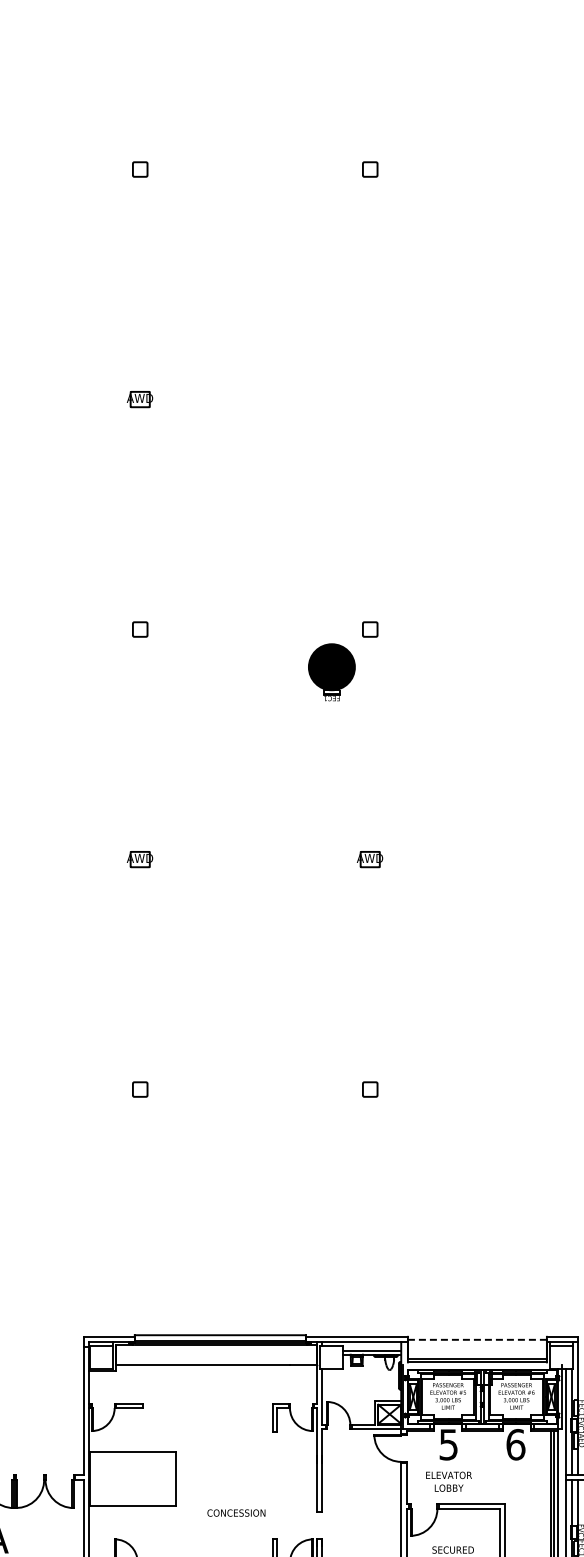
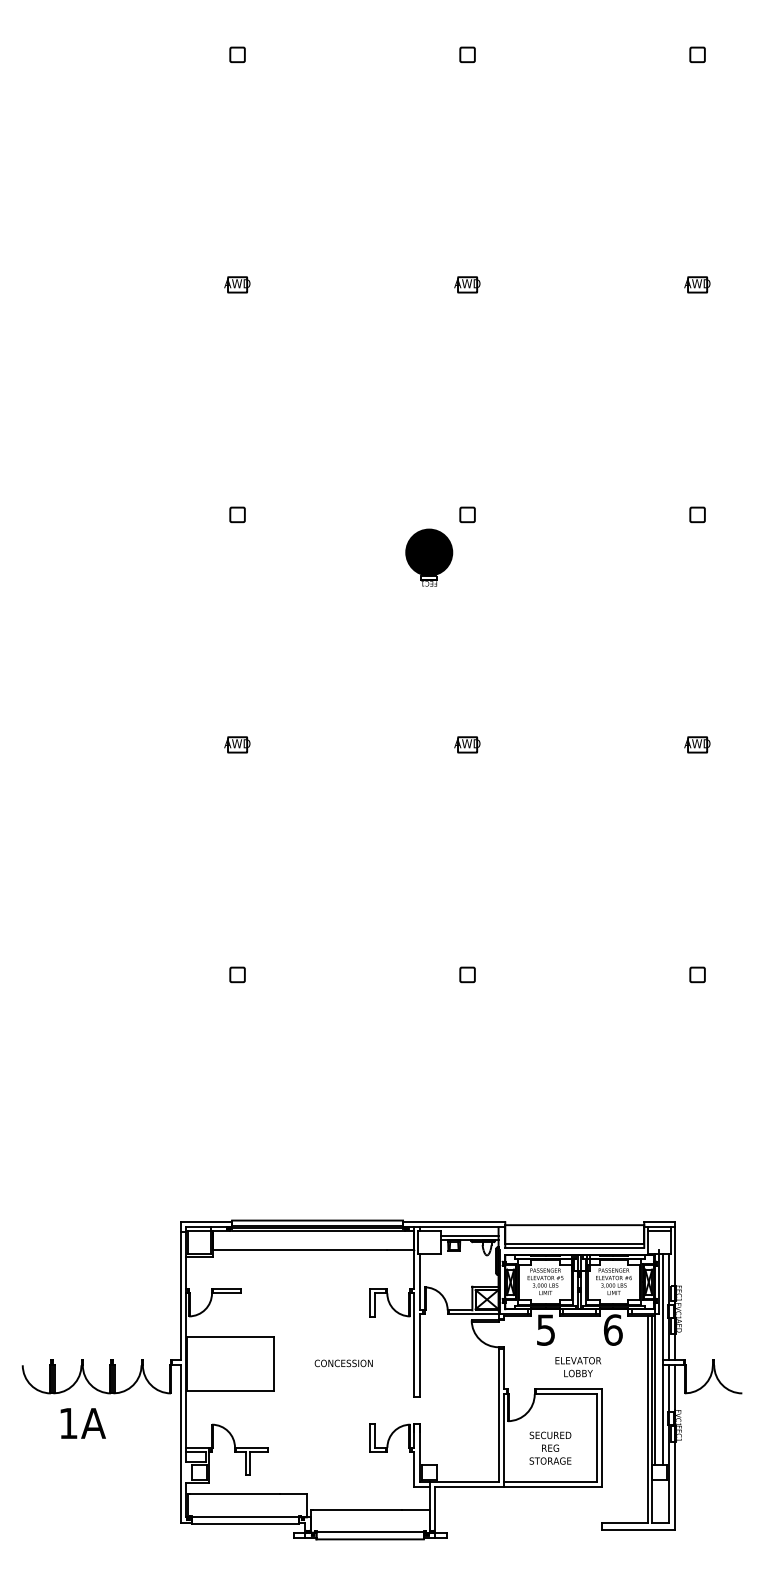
part: (370, 399) -> (467, 284), added
line: (477, 1340) -> (574, 1225), dashed -> solid
text: (449, 1482) -> (578, 1367), moved
text: (236, 1513) -> (343, 1363), moved

